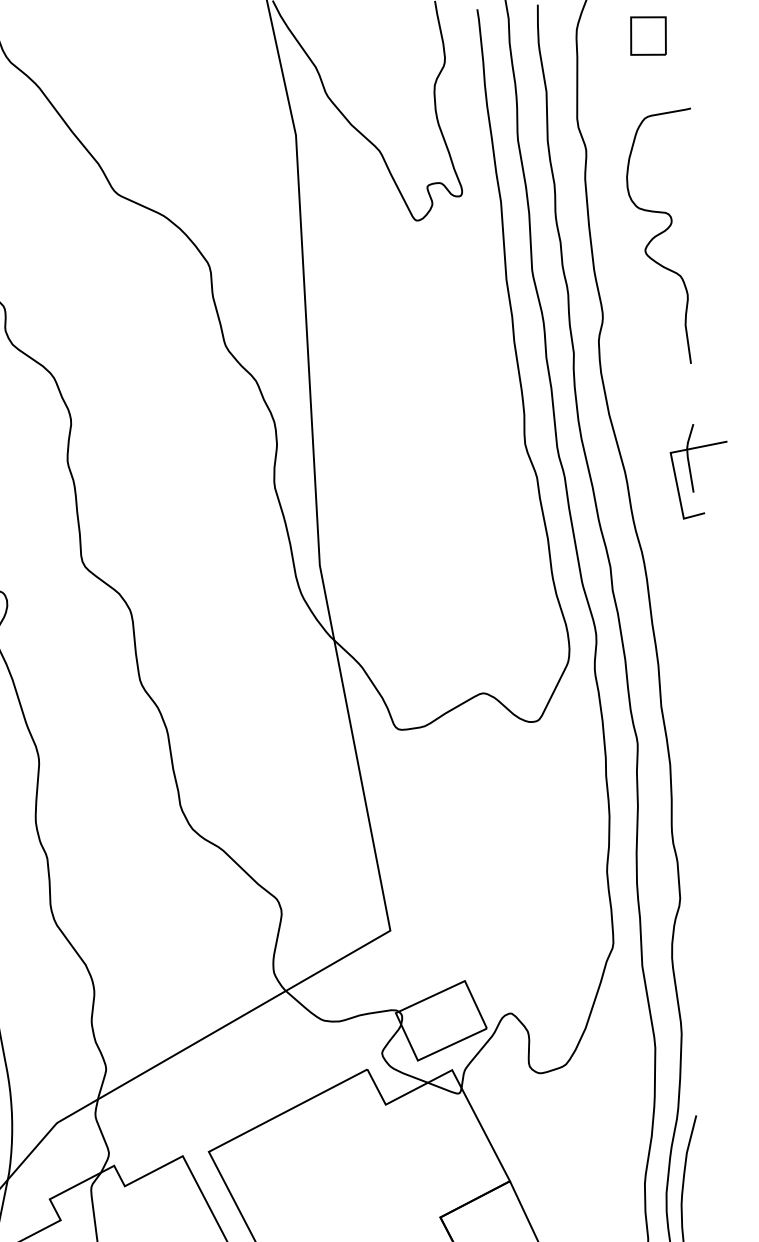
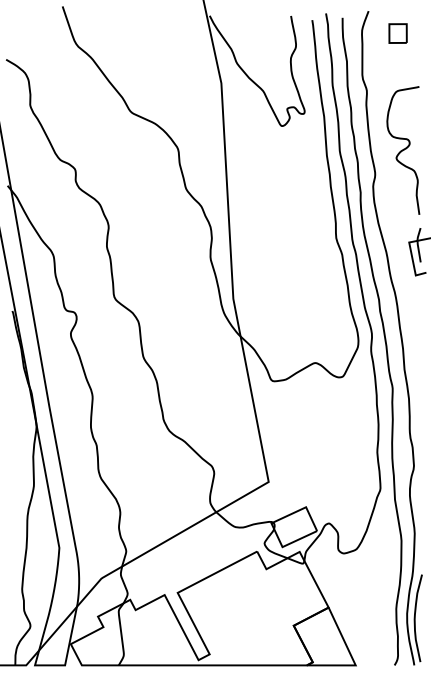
curve: (659, 235) -> (403, 150), moved

